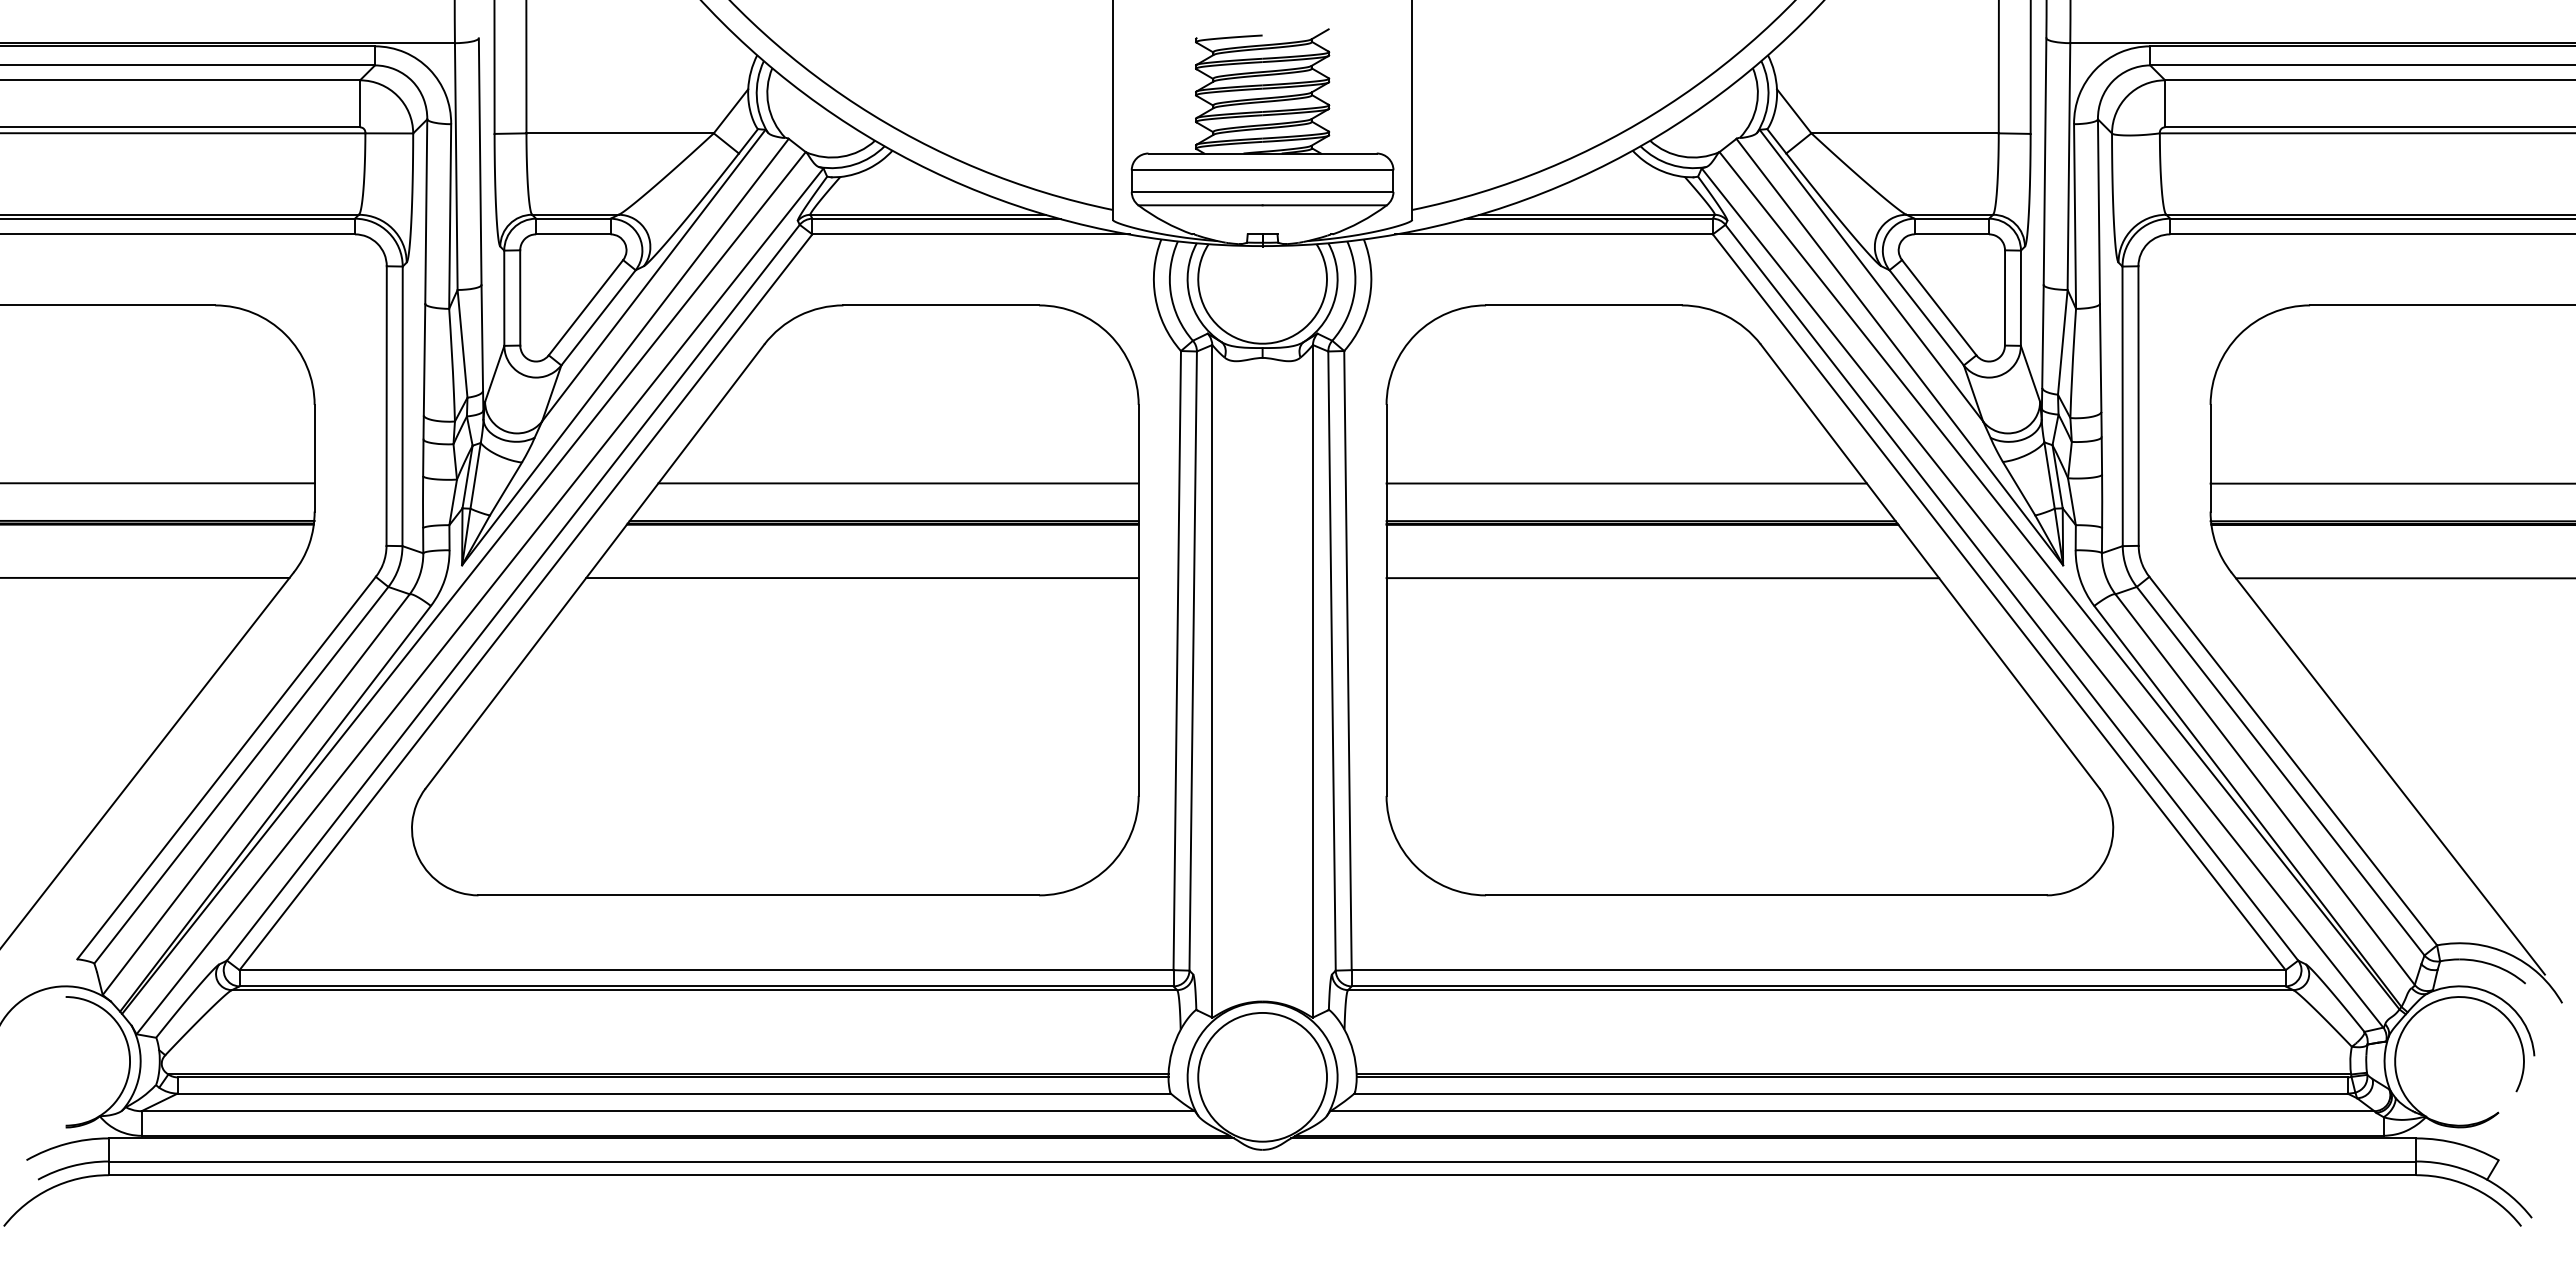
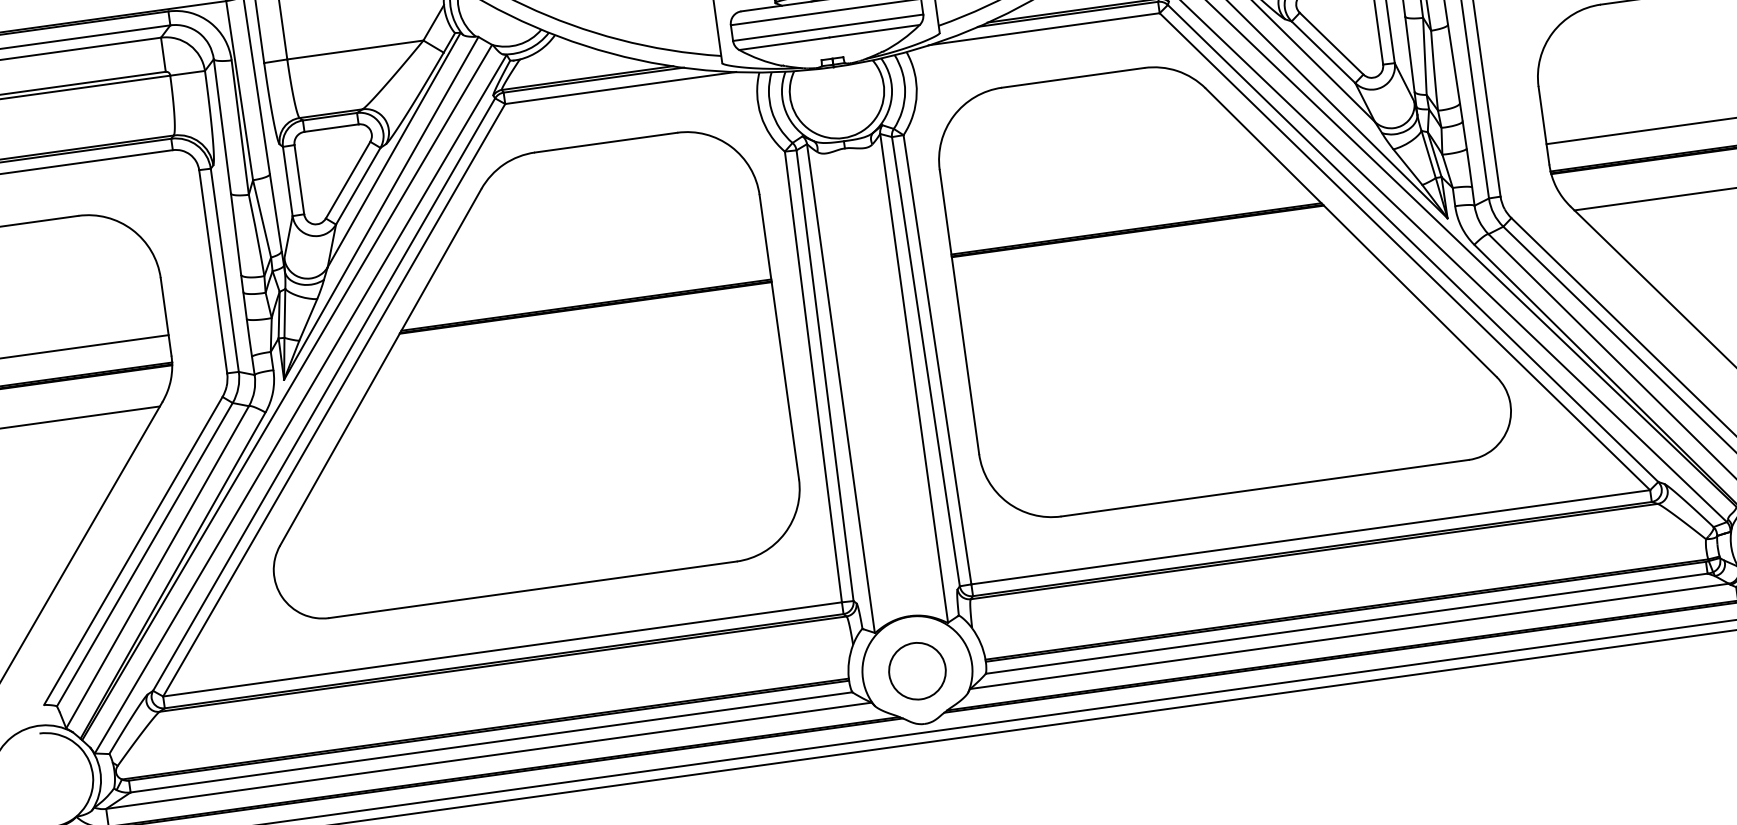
line: (898, 483) -> (592, 276), removed
line: (1626, 483) -> (1122, 202), removed
line: (862, 578) -> (576, 349), removed
line: (1662, 578) -> (1157, 268), removed
circle: (1262, 1076) -> (917, 670), size x0.6

